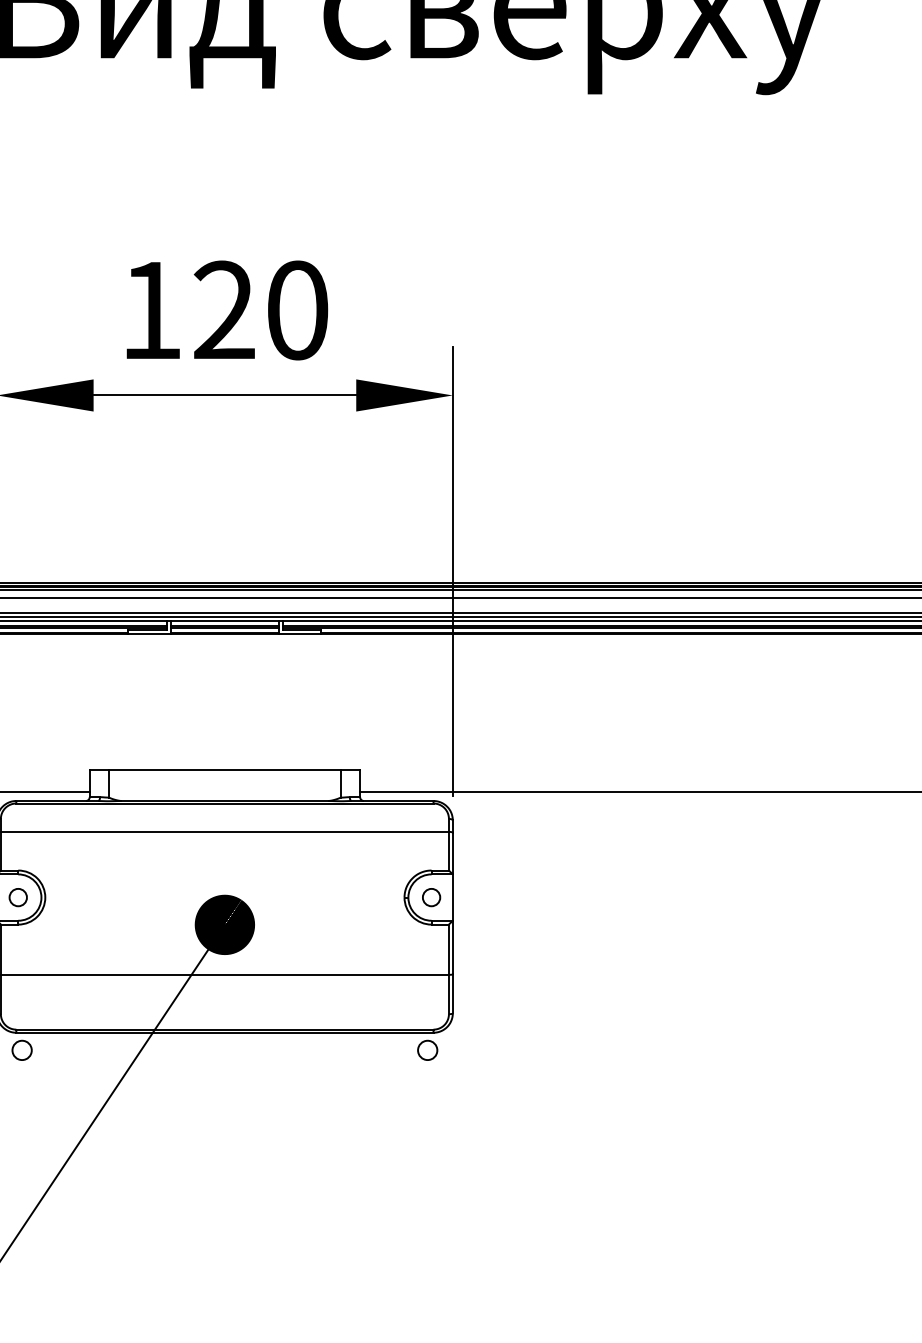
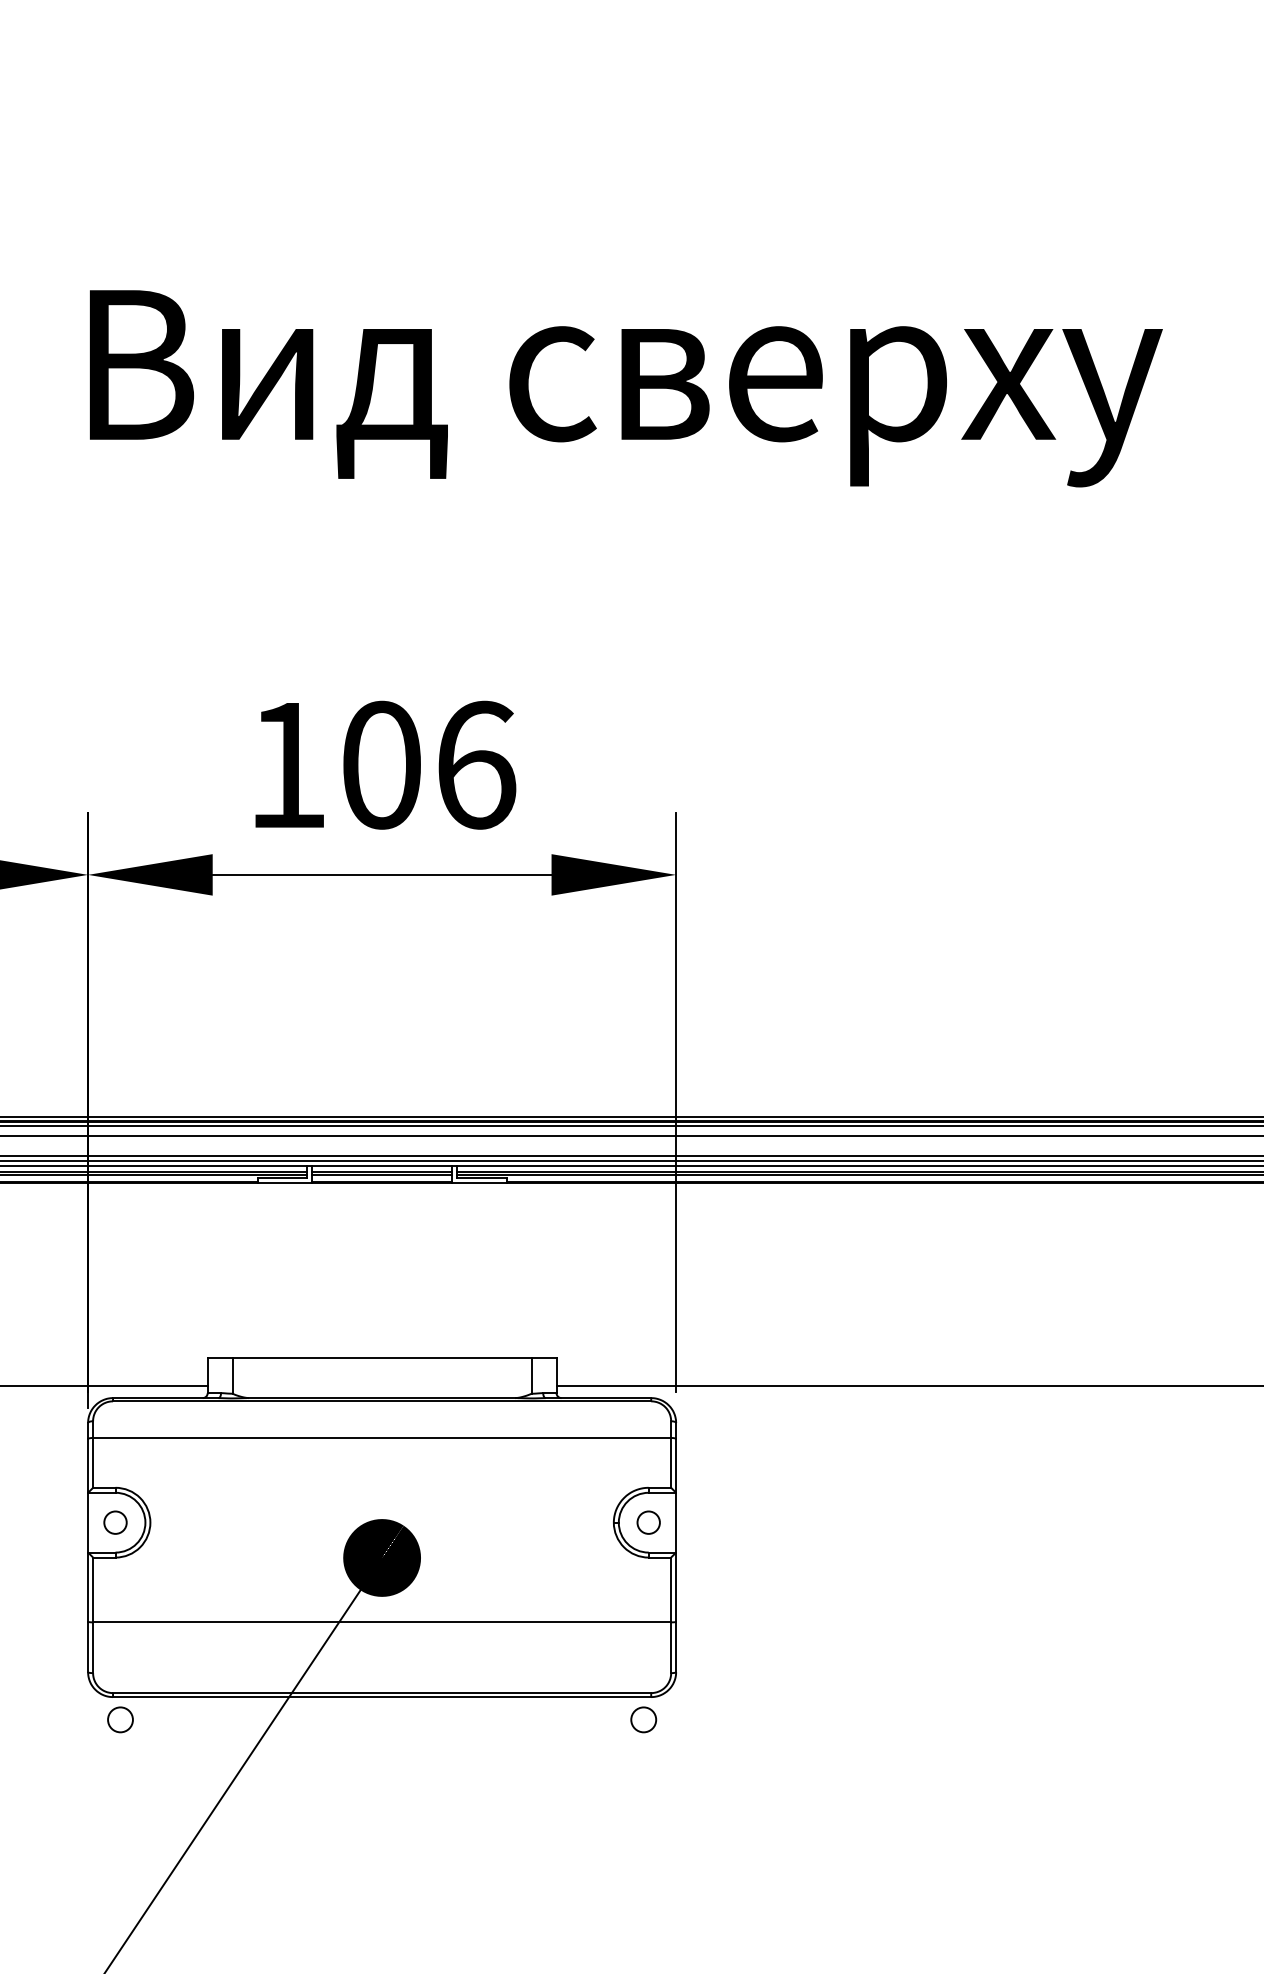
text: (261, 309) -> (429, 764), 120 -> 106

